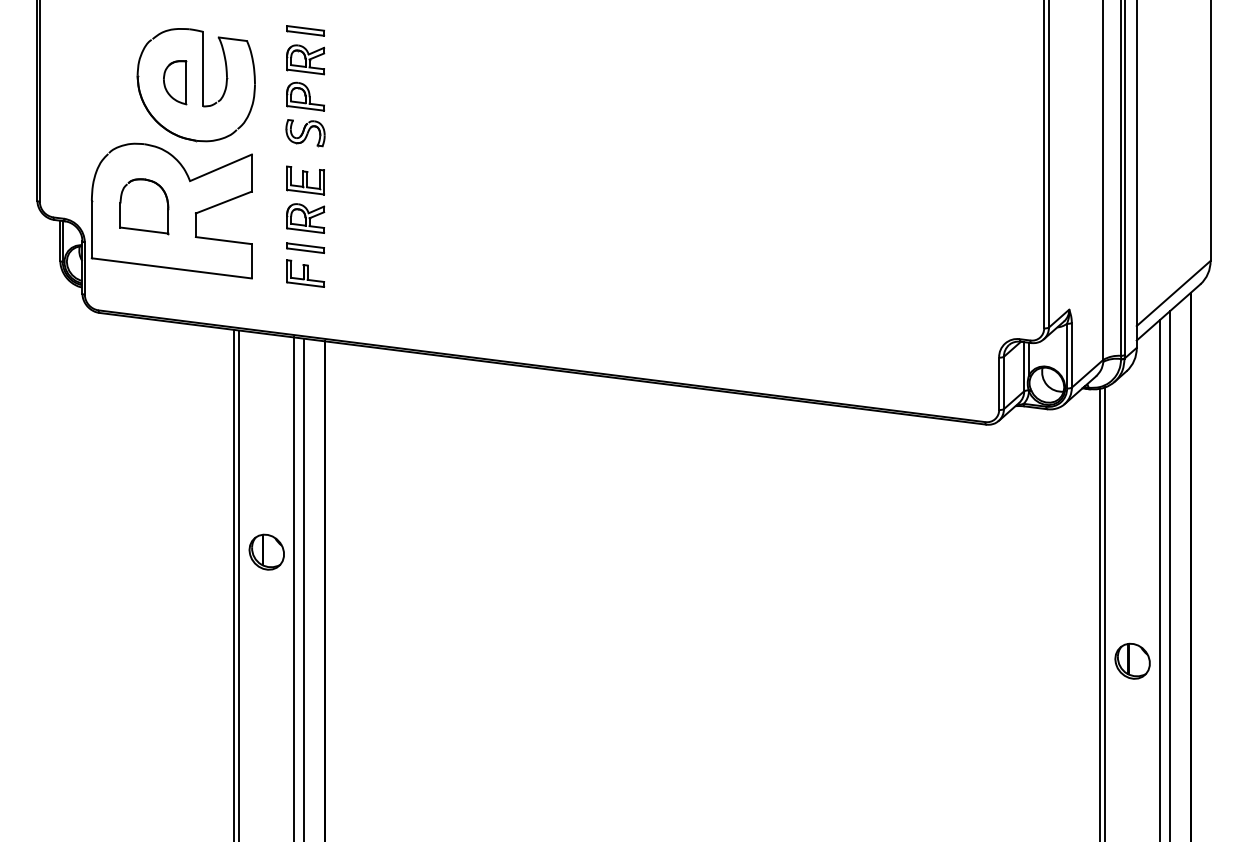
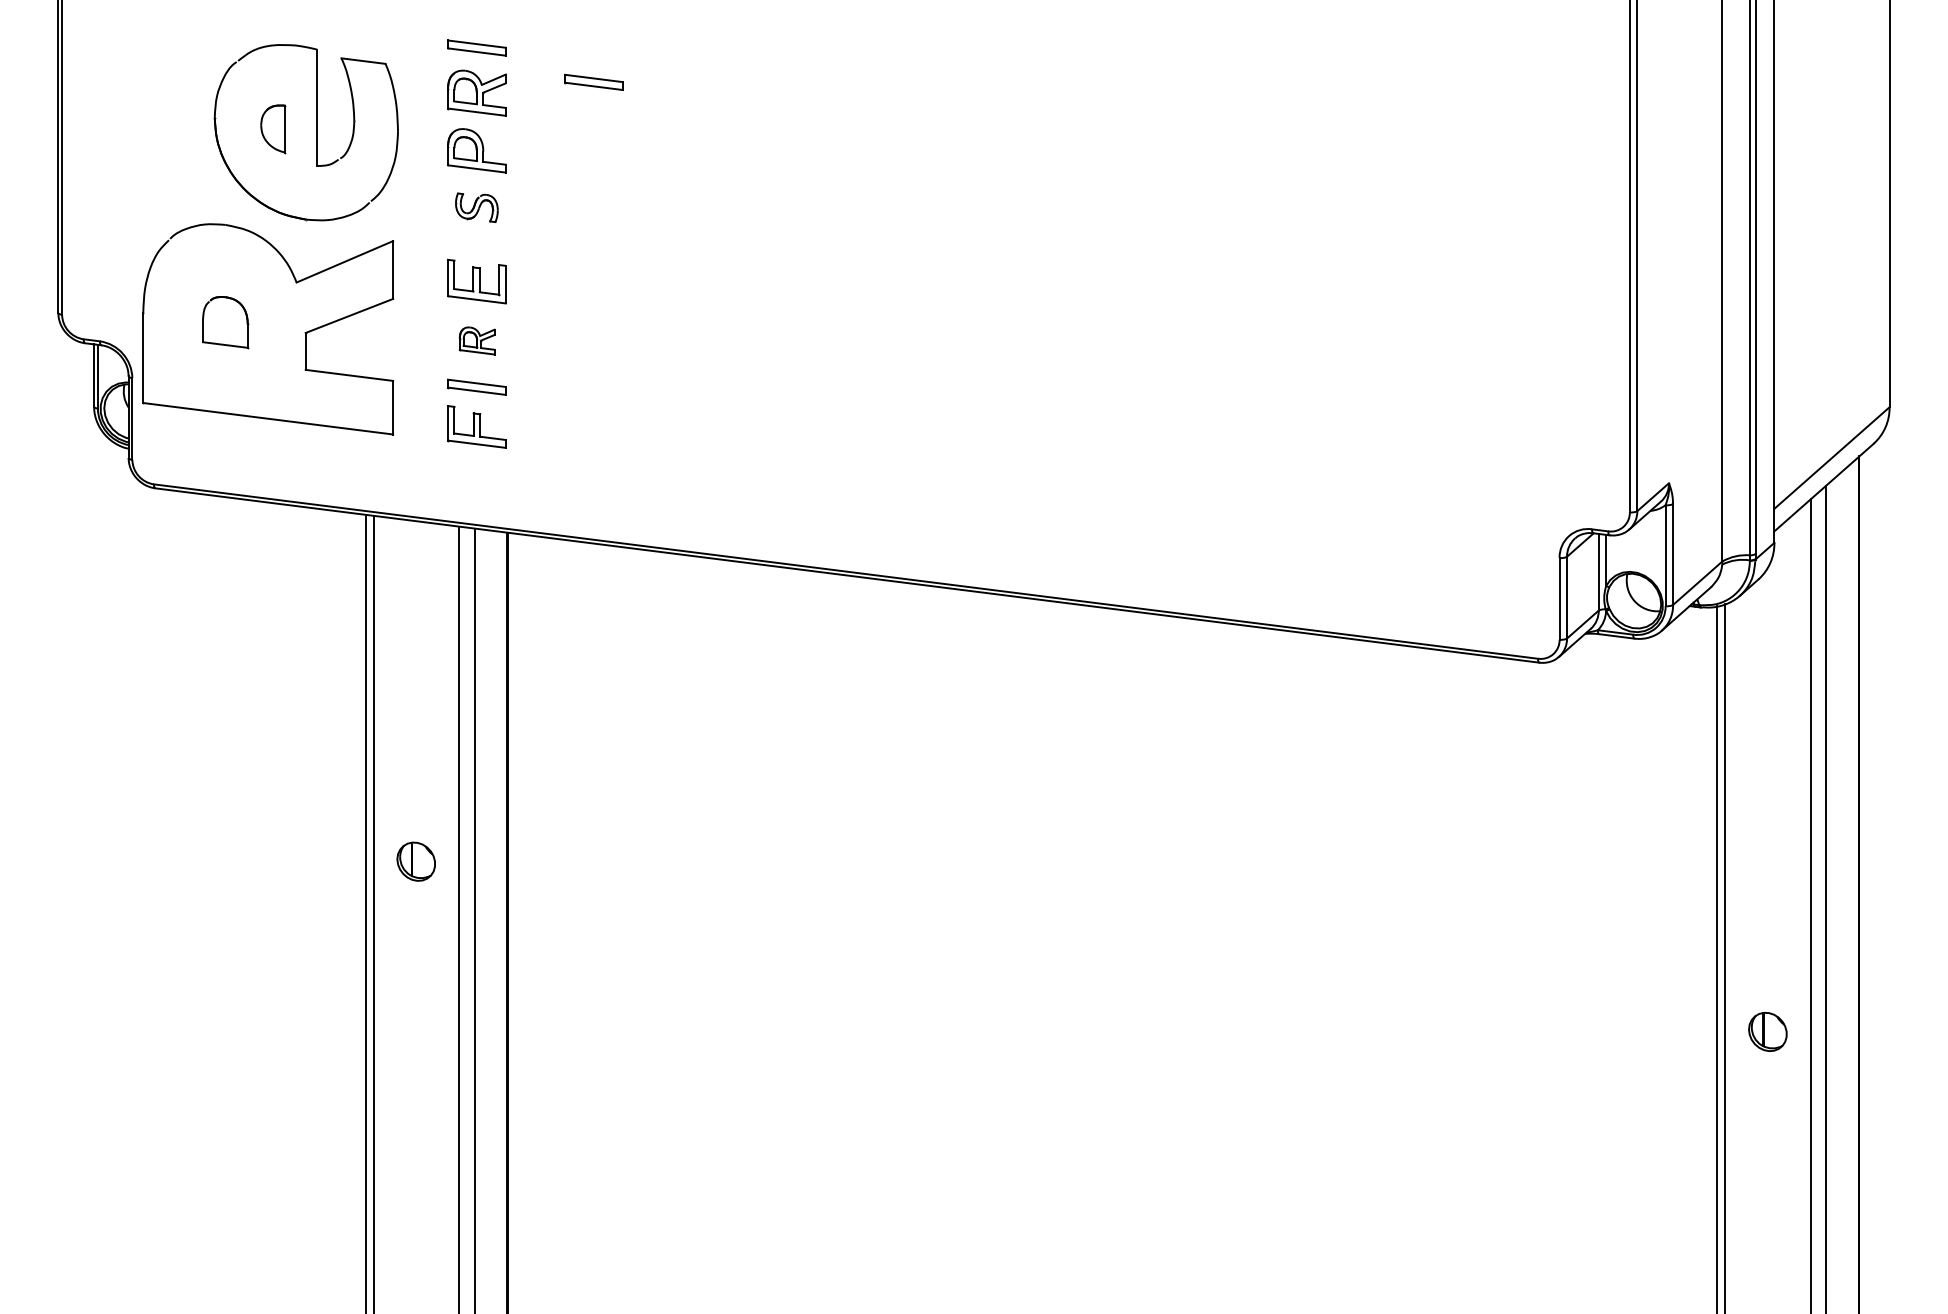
part: (380, 52) -> (593, 81), added
part: (175, 82) -> (273, 128), size x0.7
part: (305, 133) -> (476, 208), size x0.7
part: (144, 206) -> (225, 322), size x0.6
part: (305, 218) -> (476, 340), size x0.6
part: (266, 551) -> (415, 860), size x0.7
part: (1132, 660) -> (1767, 1030), size x0.7

